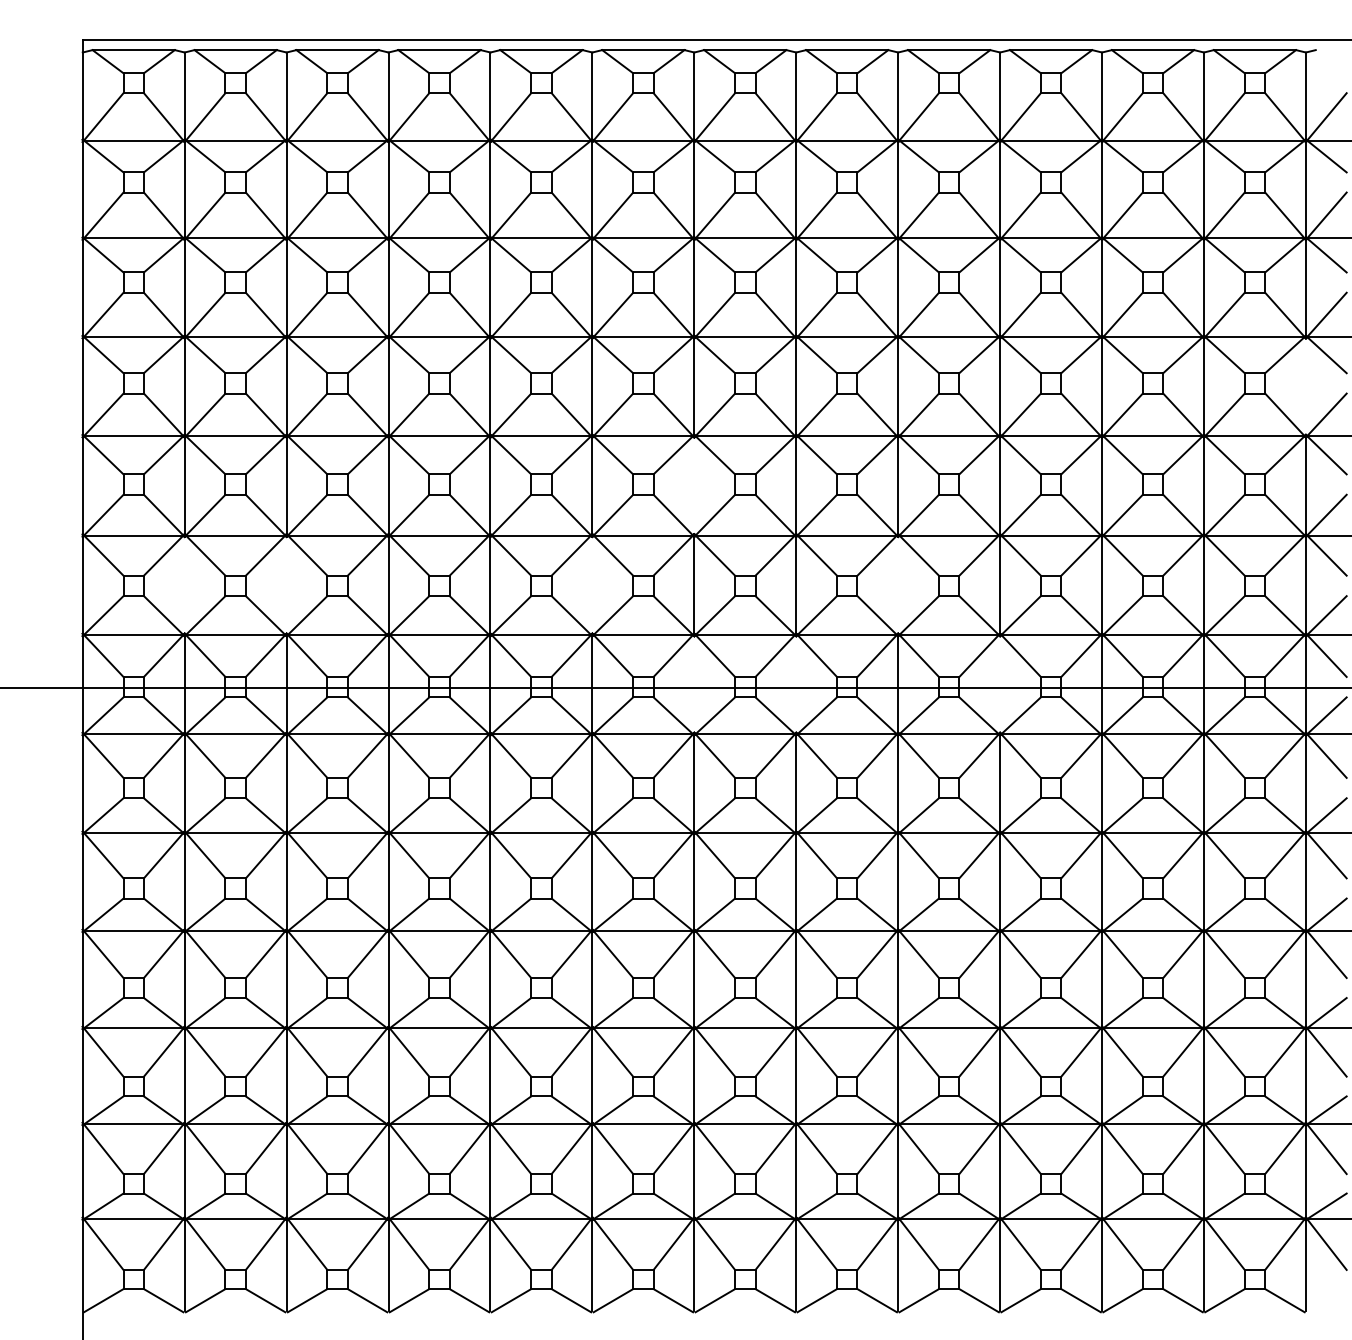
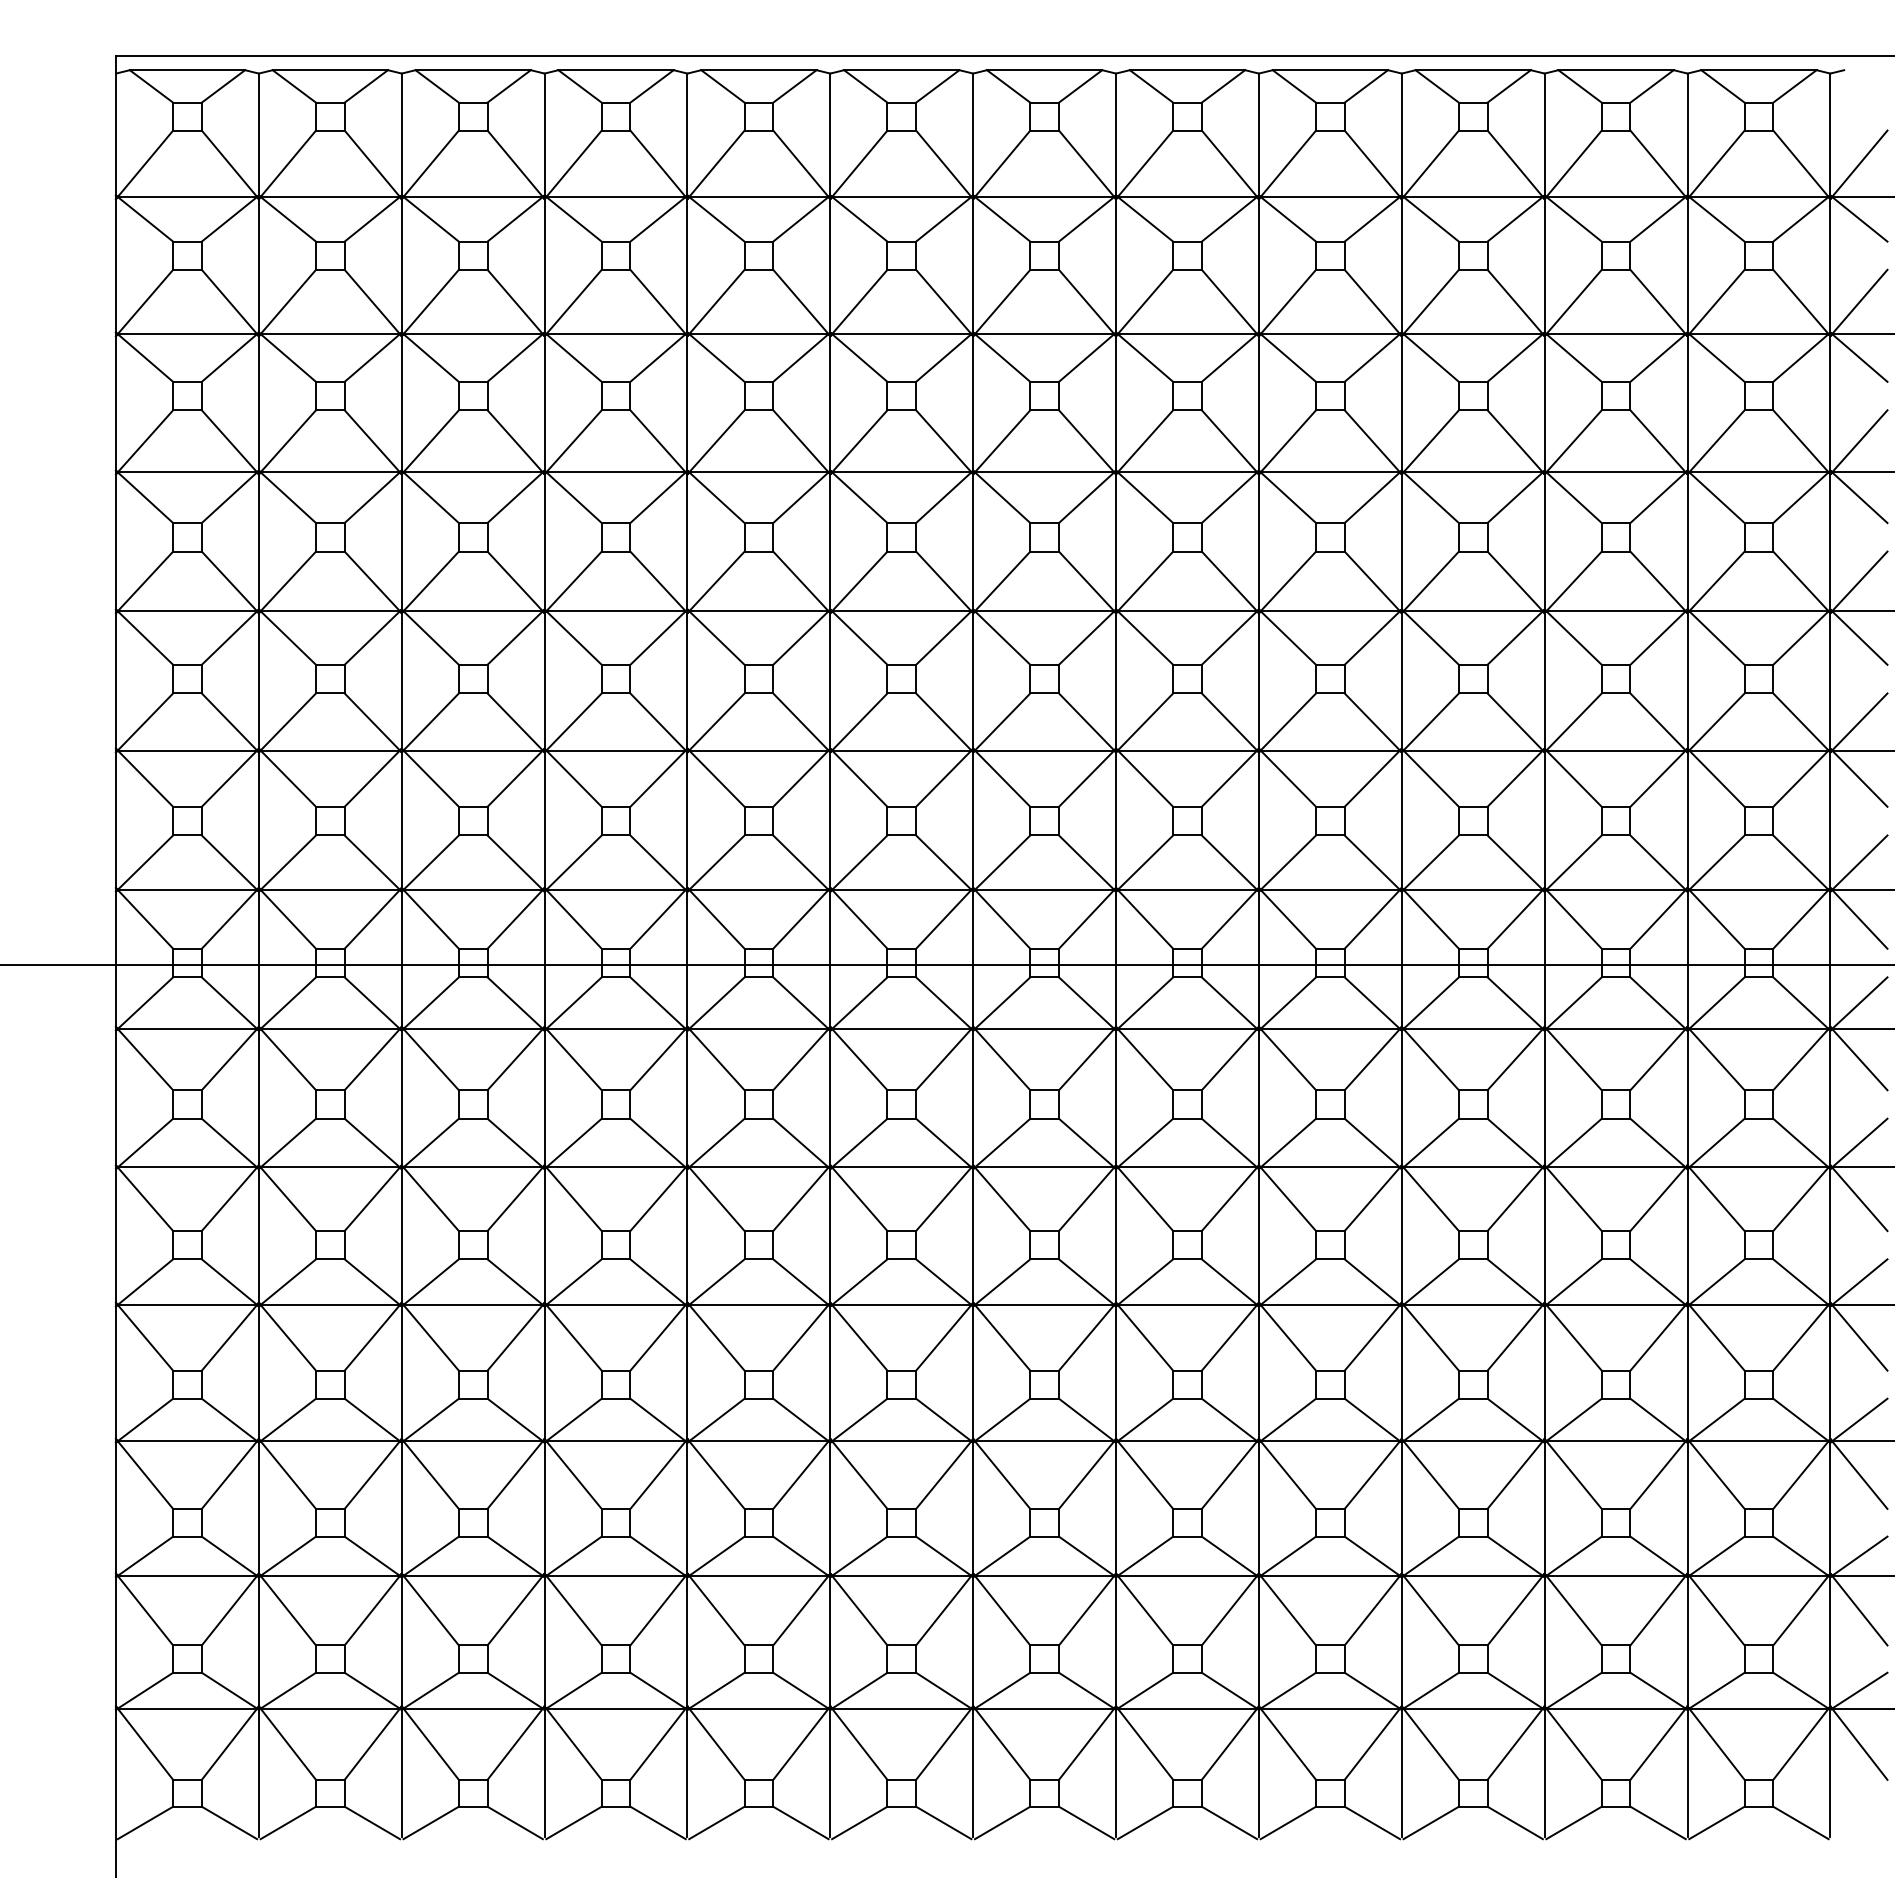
line: (1306, 386) -> (1830, 541), added
line: (694, 485) -> (973, 680), added
line: (184, 584) -> (258, 819), added
line: (286, 584) -> (401, 819), added
line: (592, 584) -> (830, 819), added
line: (897, 584) -> (1258, 819), added
line: (694, 683) -> (973, 958), added
line: (796, 683) -> (1116, 958), added
line: (999, 683) -> (1401, 958), added

